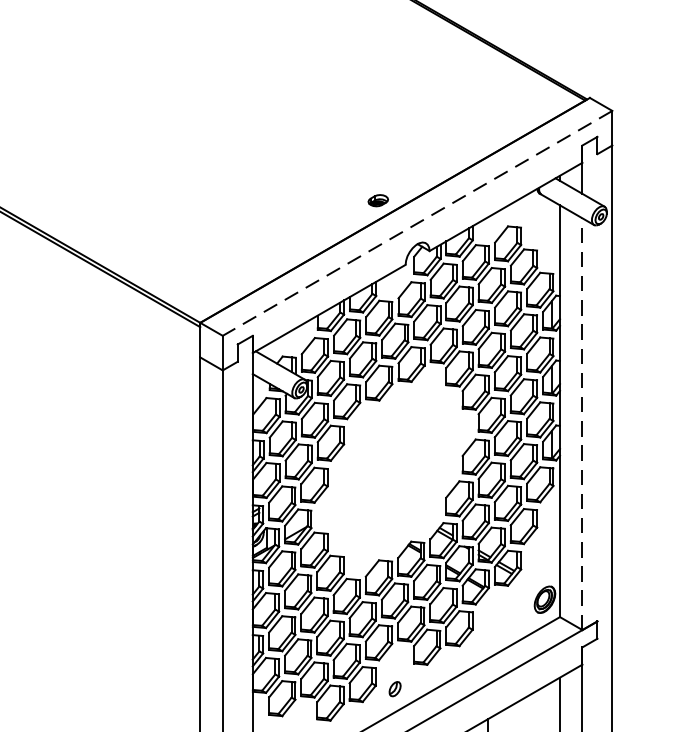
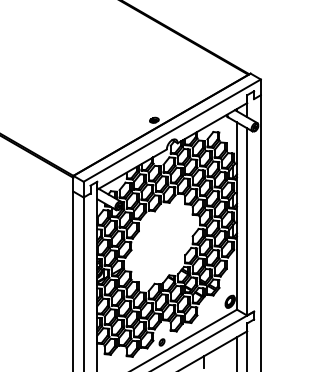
line: (415, 223) -> (171, 130), dashed -> solid
line: (583, 423) -> (247, 221), dashed -> solid

